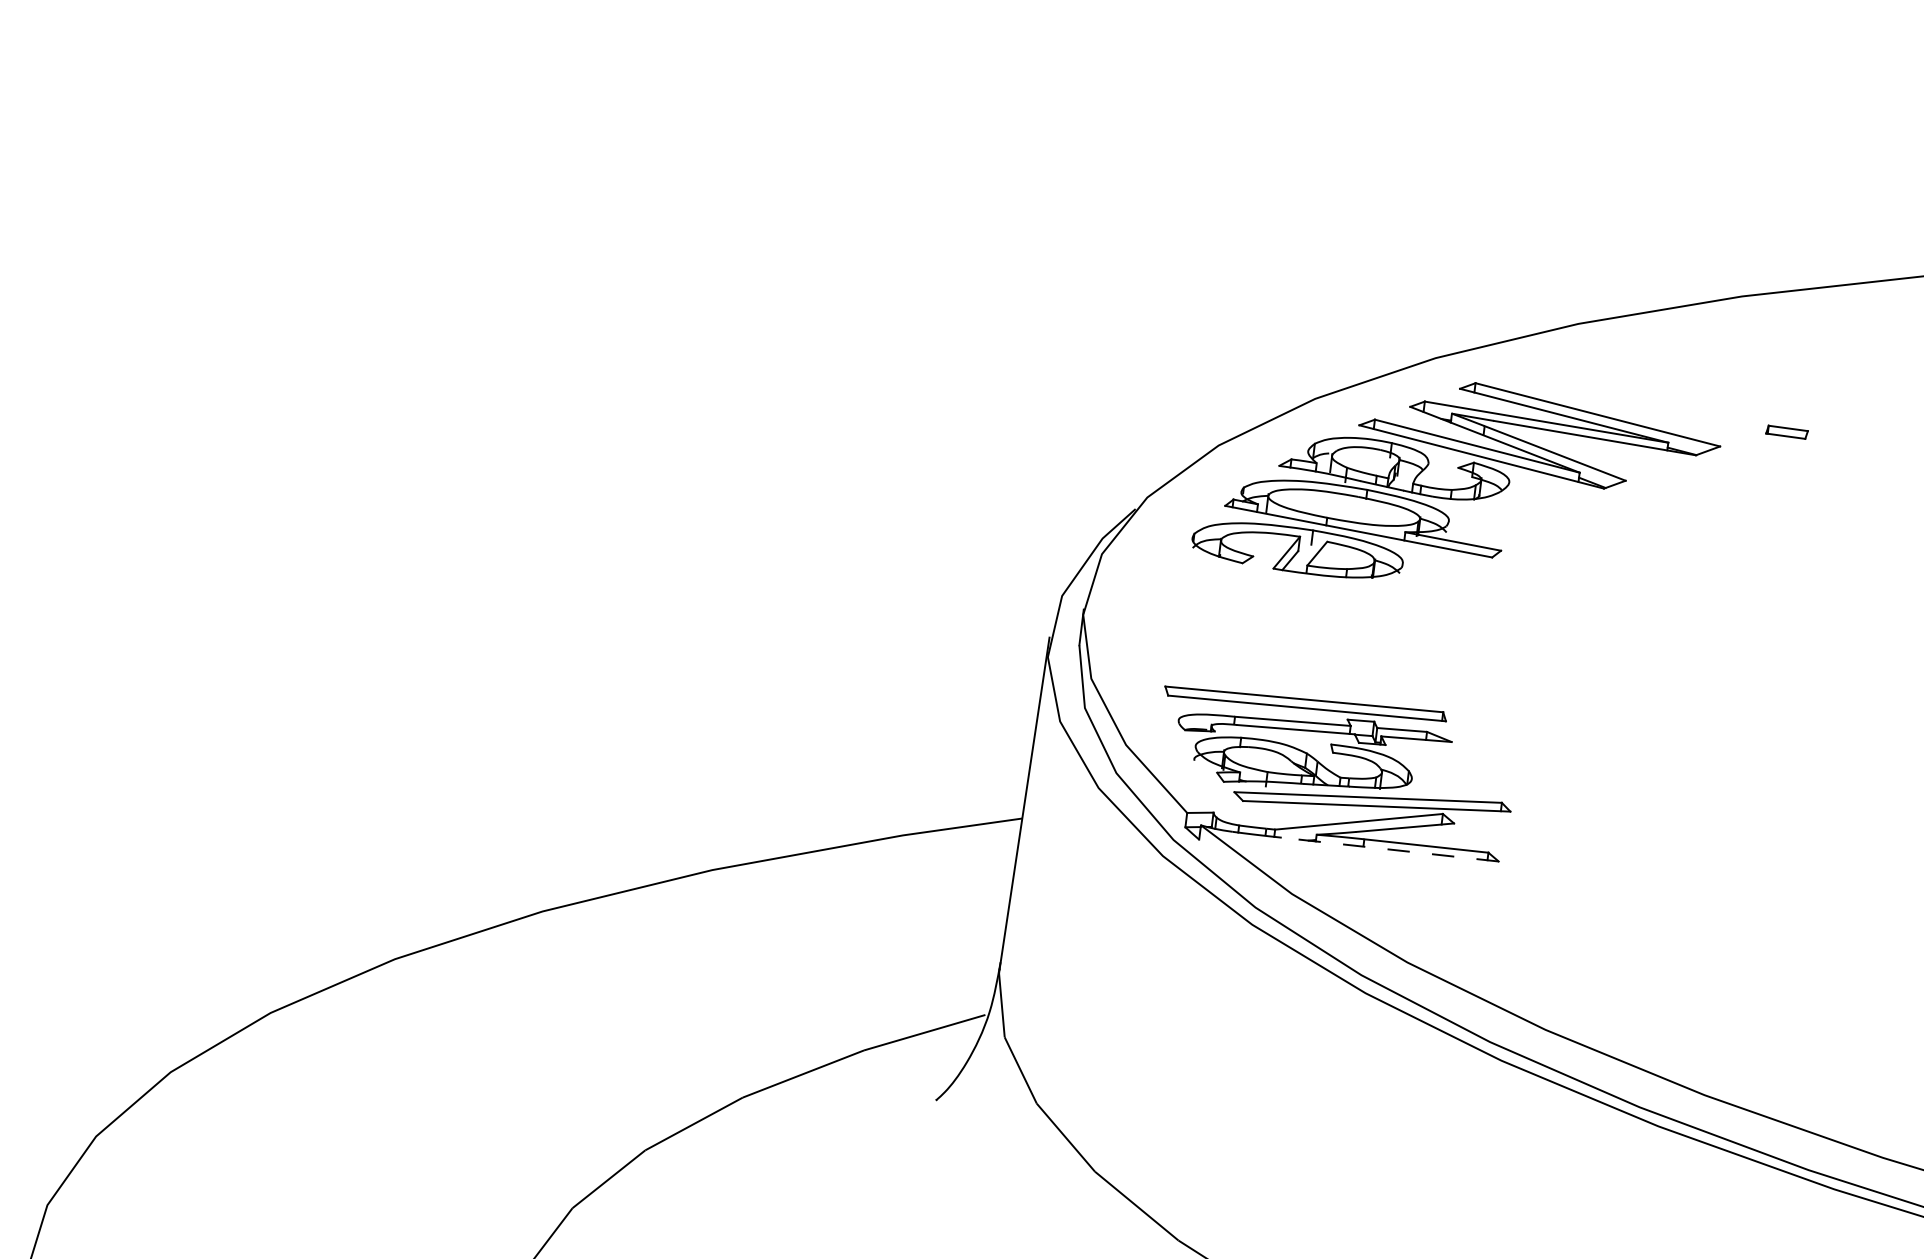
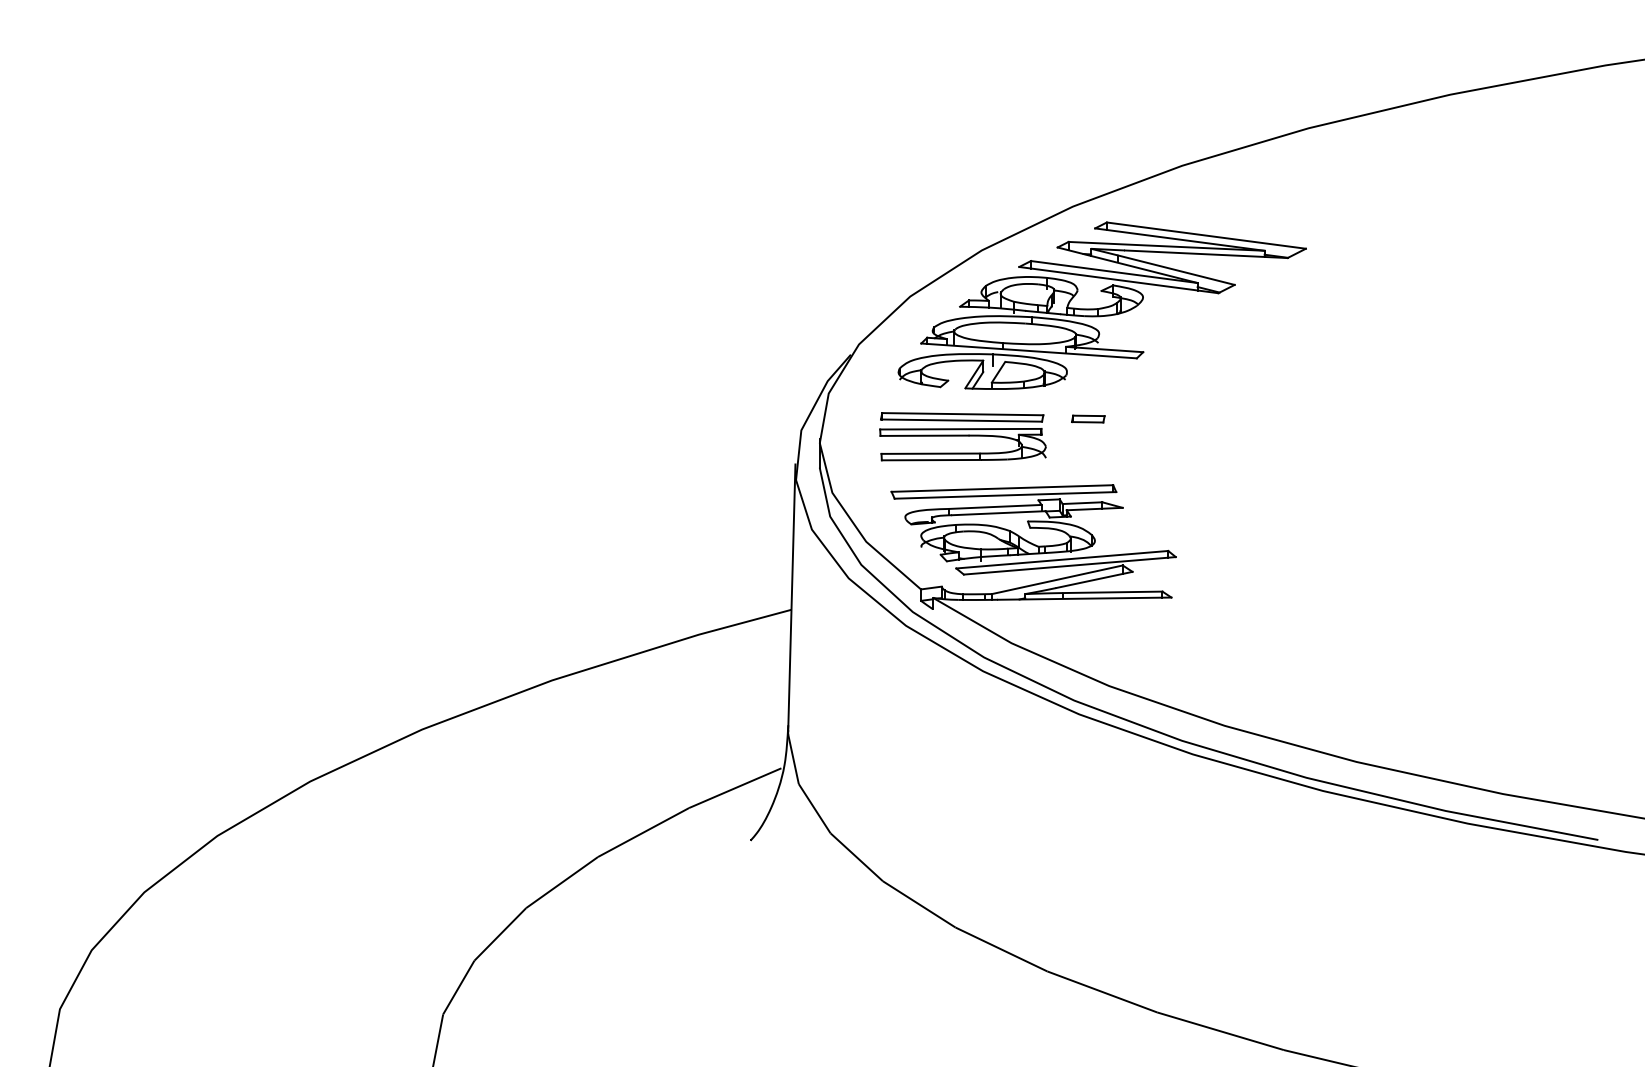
part: (1787, 431) -> (1088, 418), moved
part: (1262, 628) -> (962, 436), added
line: (1389, 849) -> (1084, 598), dashed -> solid

